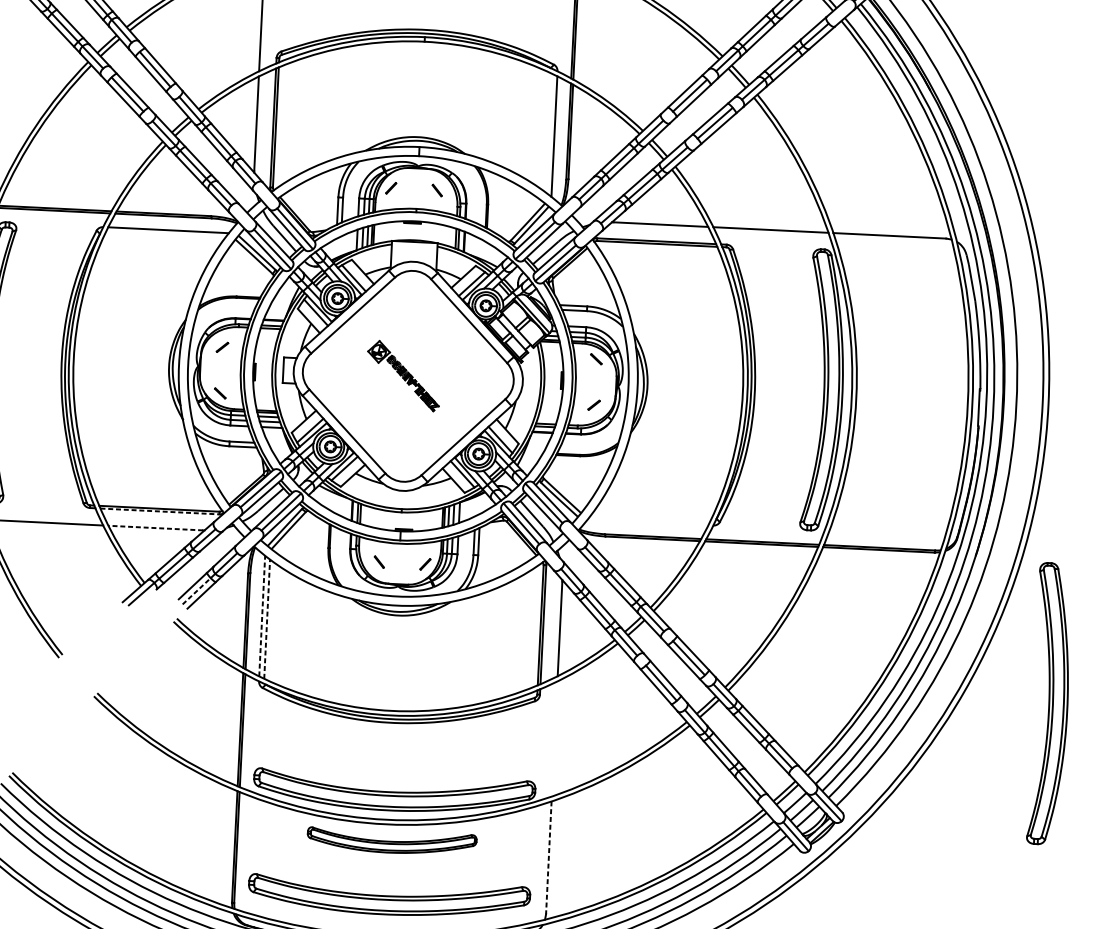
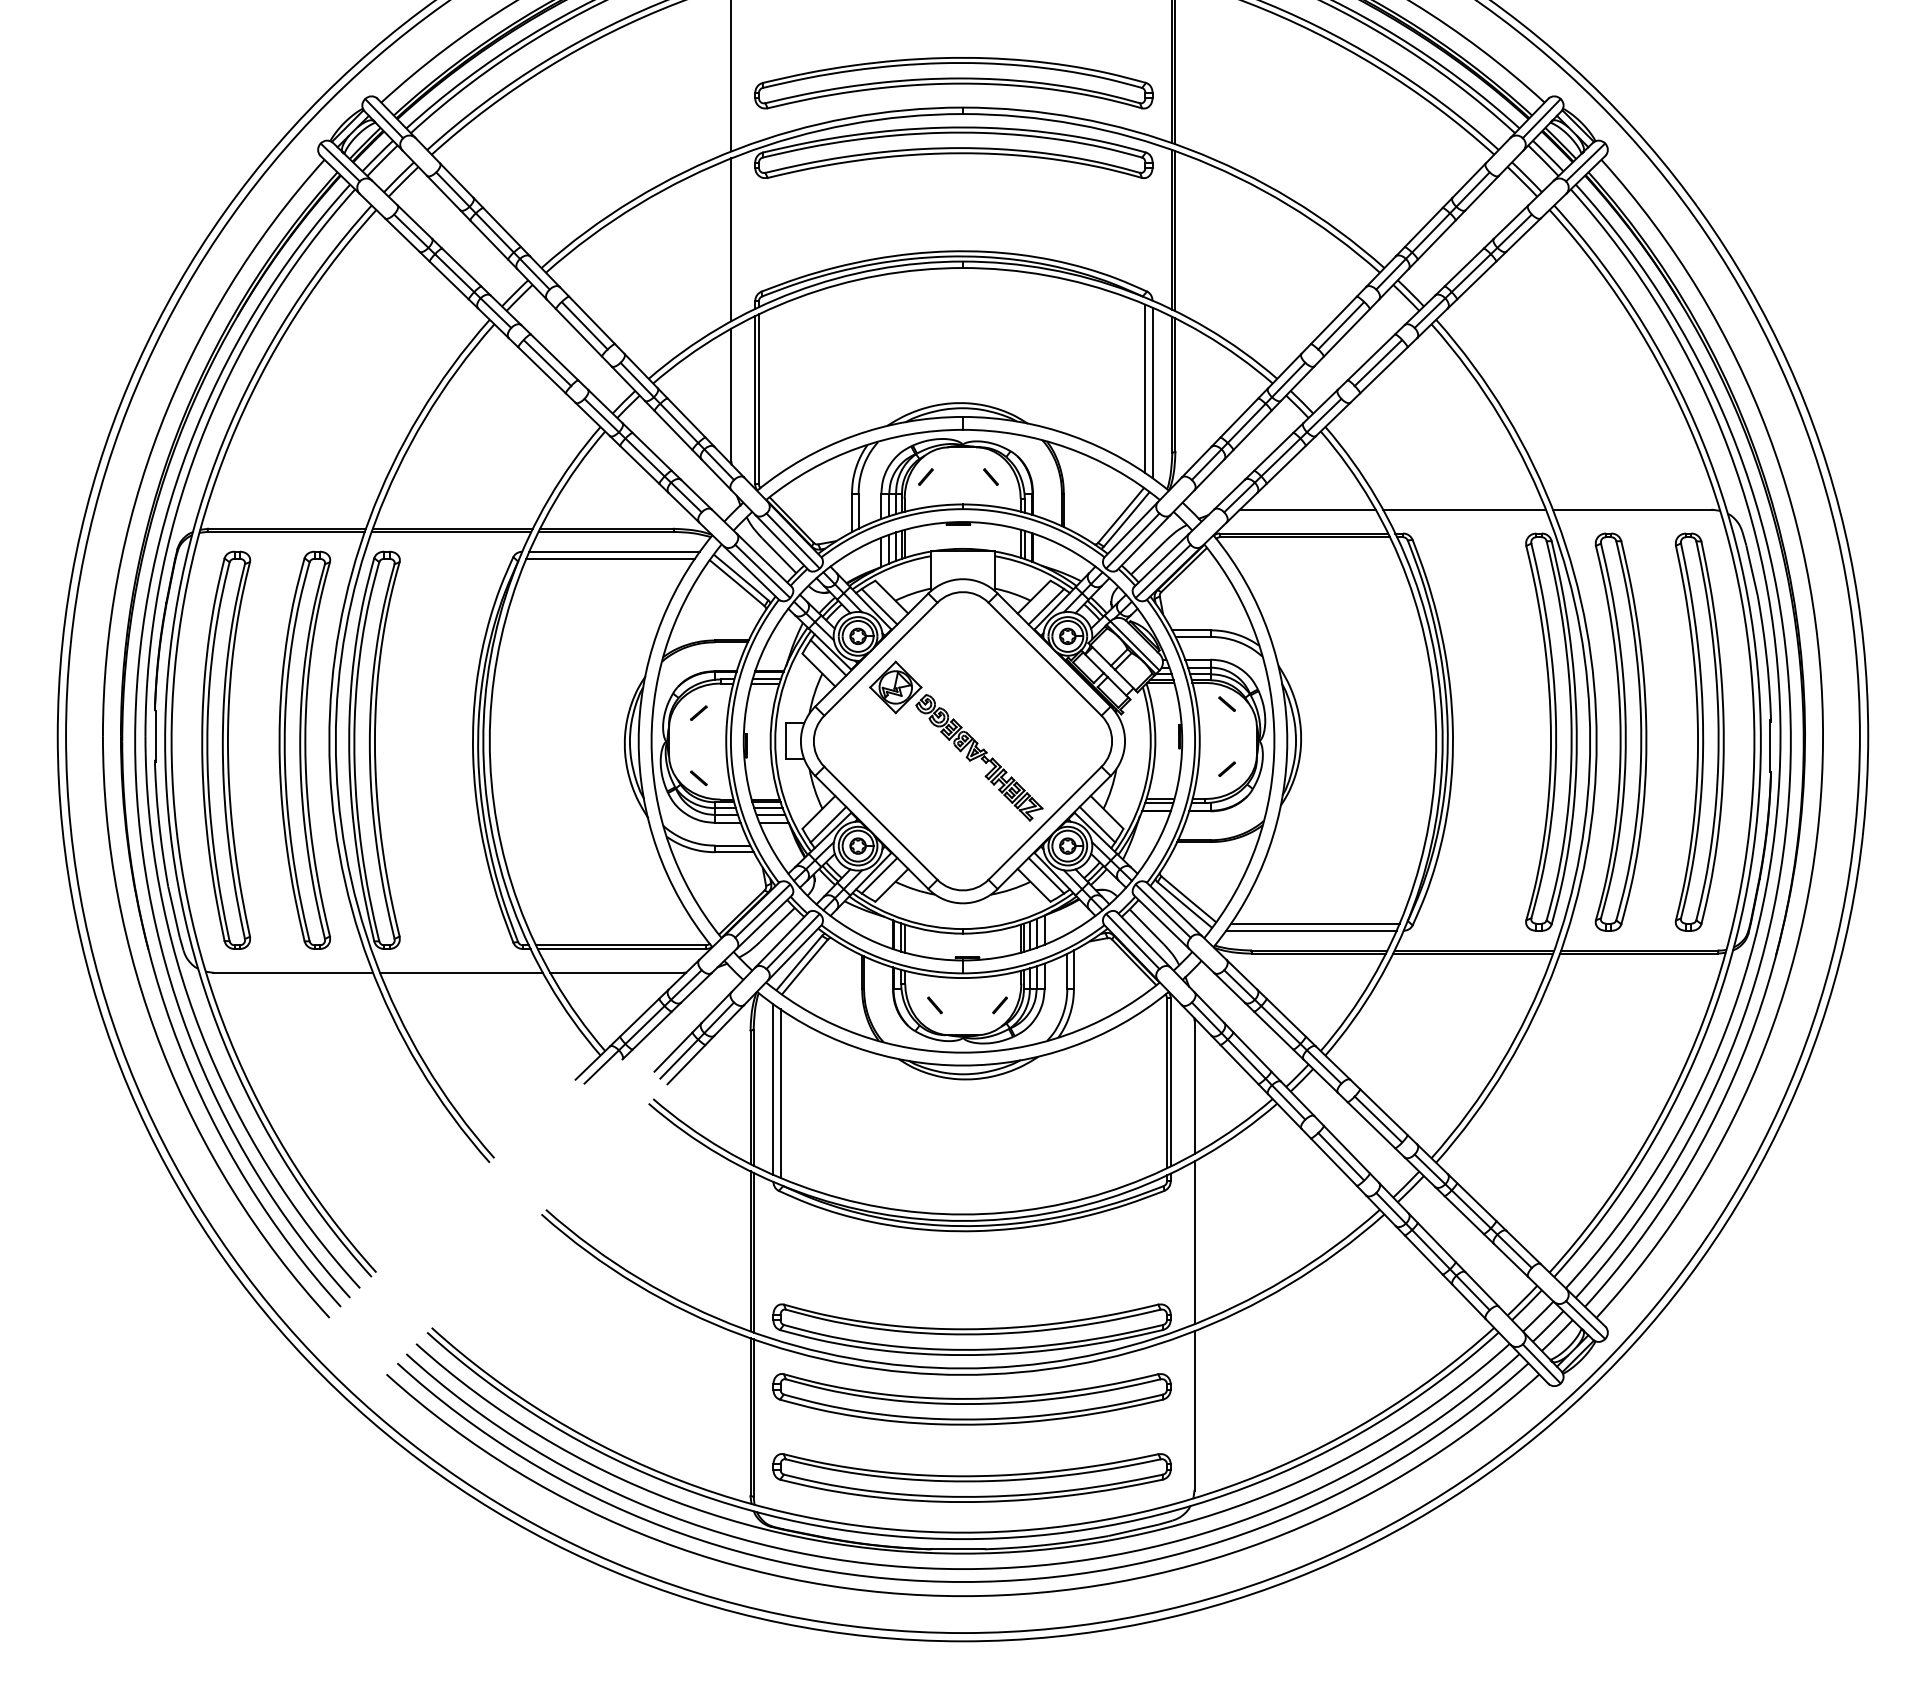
line: (549, 133) -> (1145, 388), added
line: (165, 234) -> (610, 558), added
part: (403, 375) -> (956, 740), size x1.67
part: (873, 392) -> (1620, 731), added
line: (160, 511) -> (622, 949), dashed -> solid
line: (651, 517) -> (1315, 923), added
line: (648, 522) -> (1311, 930), added
line: (156, 527) -> (617, 972), dashed -> solid
line: (196, 590) -> (679, 1058), dashed -> solid
line: (262, 616) -> (773, 1089), dashed -> solid
line: (267, 619) -> (780, 1093), dashed -> solid
part: (1050, 703) -> (1699, 731), moved
line: (554, 738) -> (1194, 1242), added
part: (391, 842) -> (971, 1399), size x1.67
line: (548, 857) -> (1194, 1410), dashed -> solid

